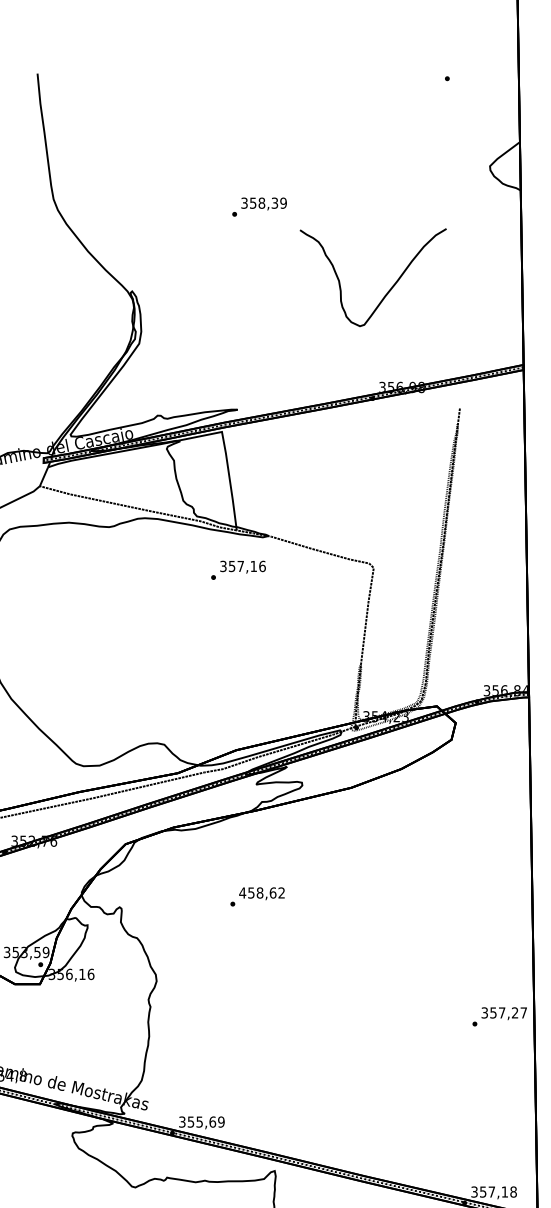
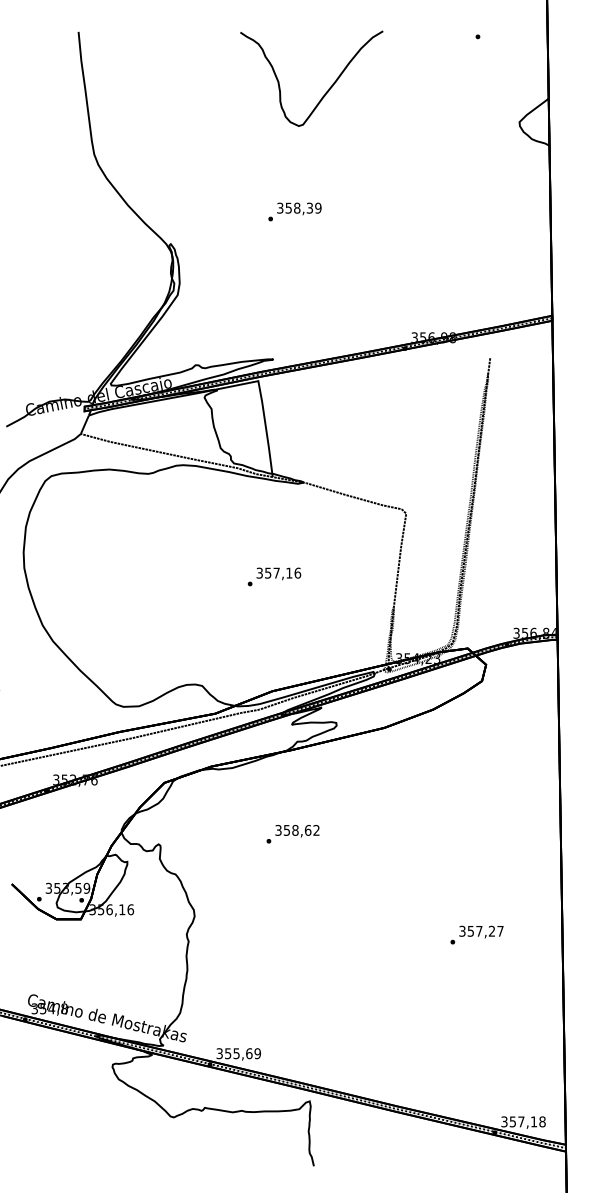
text: (259, 206) -> (294, 211), moved
curve: (387, 291) -> (325, 92), moved
text: (238, 569) -> (274, 576), moved
text: (242, 893) -> (278, 830), 458,62 -> 358,62
text: (499, 1016) -> (476, 934), moved

